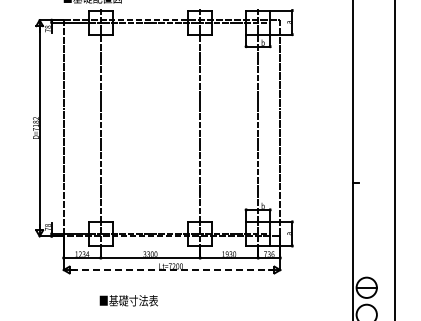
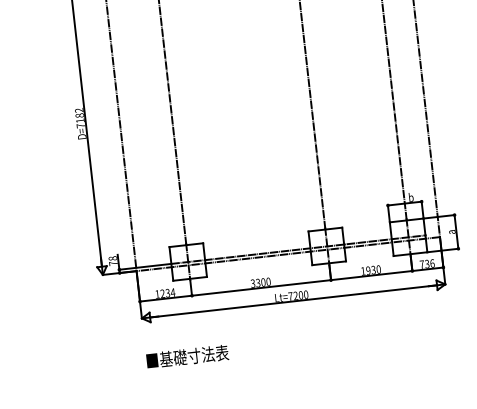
line: (172, 270) -> (294, 301), dashed -> solid
text: (128, 300) -> (186, 356), moved

